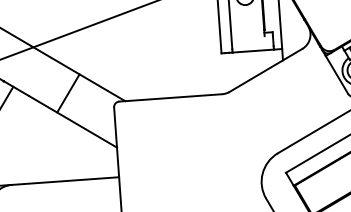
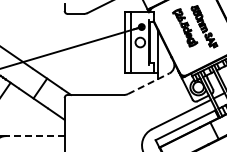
line: (267, 69) -> (149, 83), solid -> dashed
line: (63, 181) -> (34, 136), solid -> dashed

